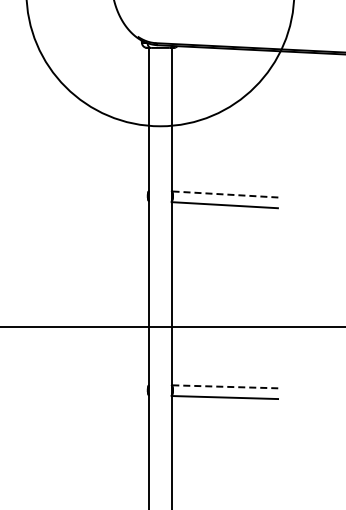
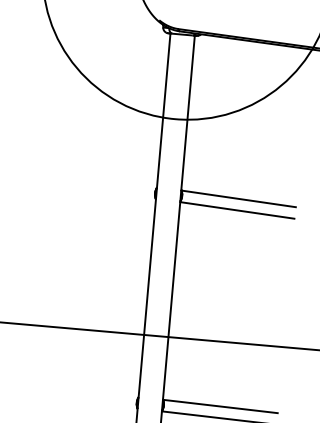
line: (224, 194) -> (238, 198), dashed -> solid
line: (224, 386) -> (219, 406), dashed -> solid

